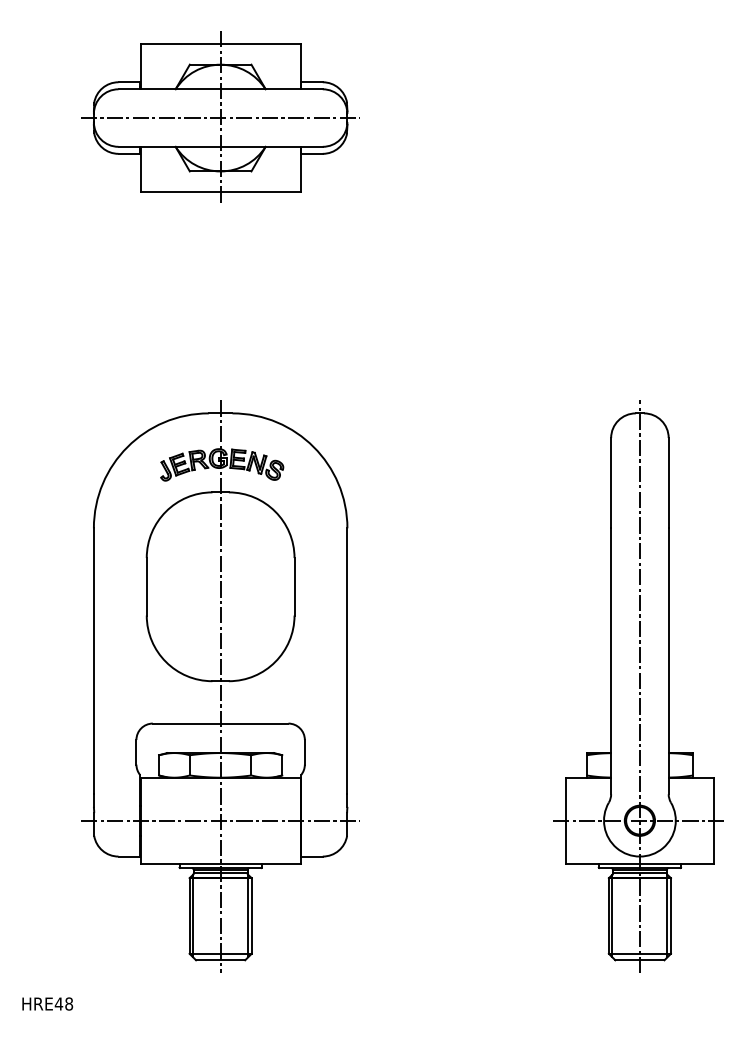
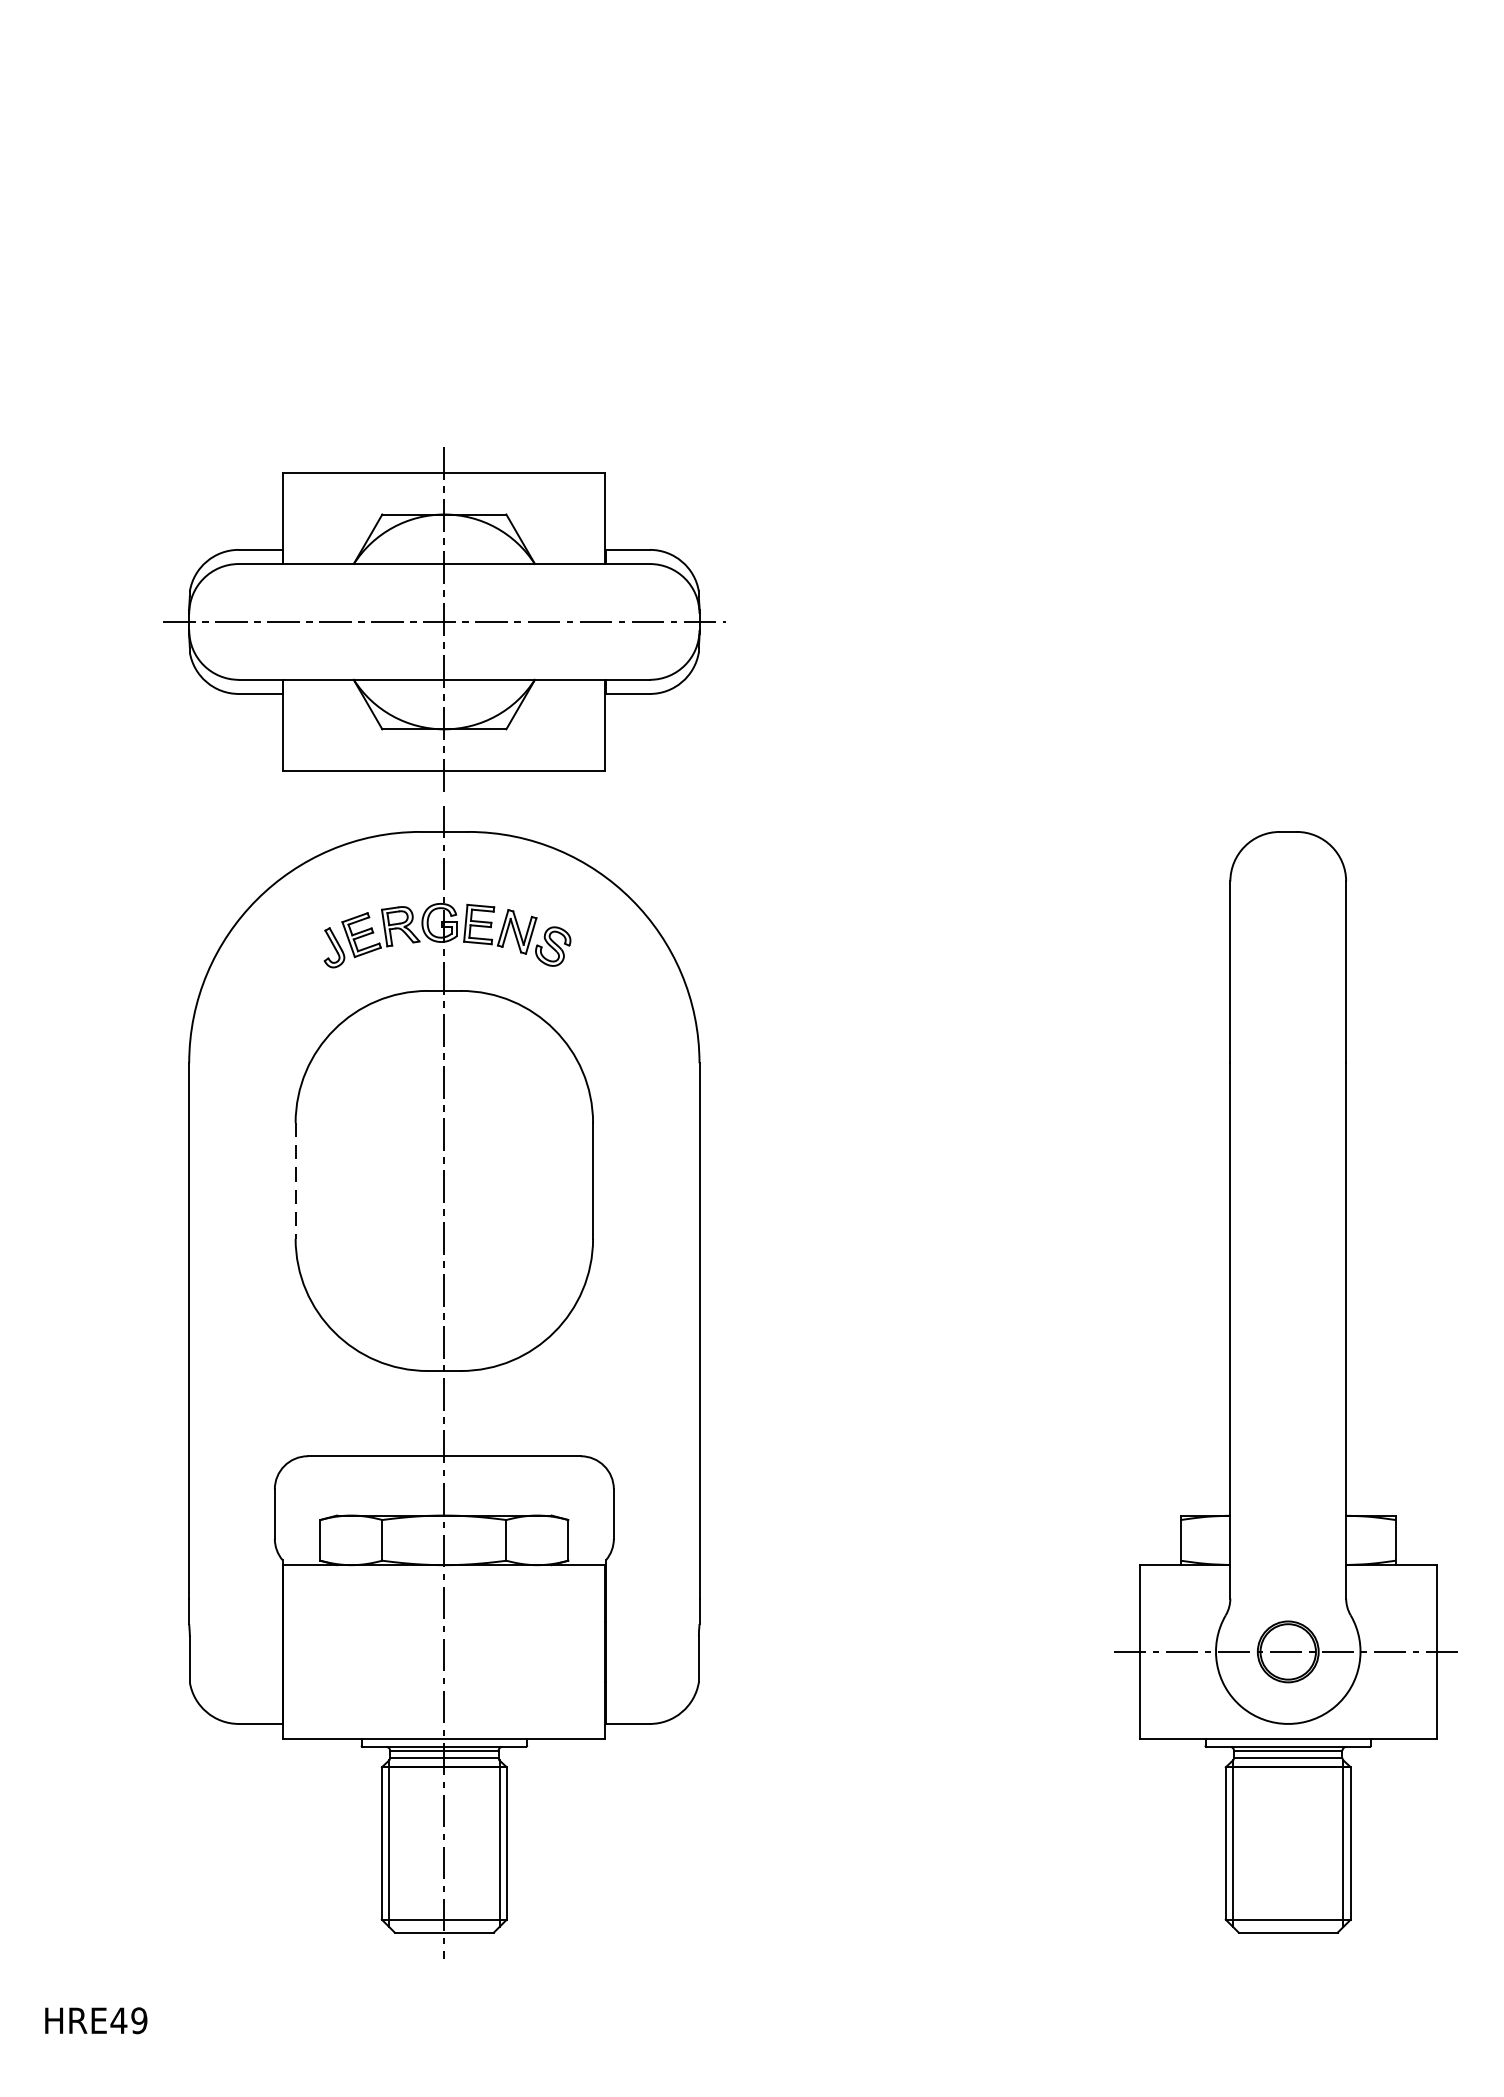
part: (220, 116) -> (444, 618), moved
line: (146, 586) -> (295, 1180), solid -> dashed
line: (639, 686) -> (1287, 1381), removed
line: (220, 820) -> (444, 1651), removed
text: (69, 1003) -> (140, 2019), HRE48 -> HRE49

